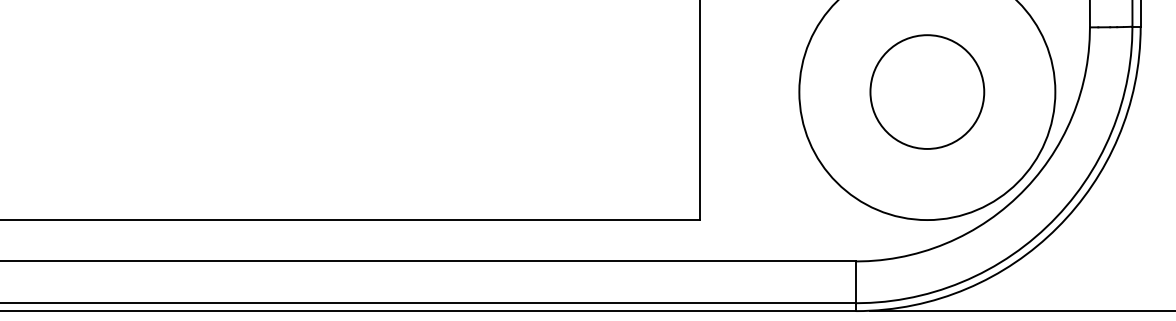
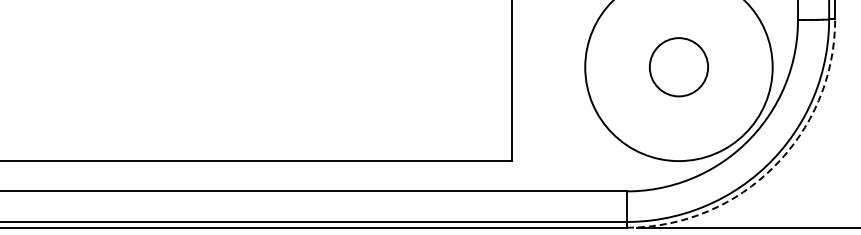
circle: (926, 90) -> (678, 66), size x0.7
arc: (1057, 227) -> (774, 166), solid -> dashed

